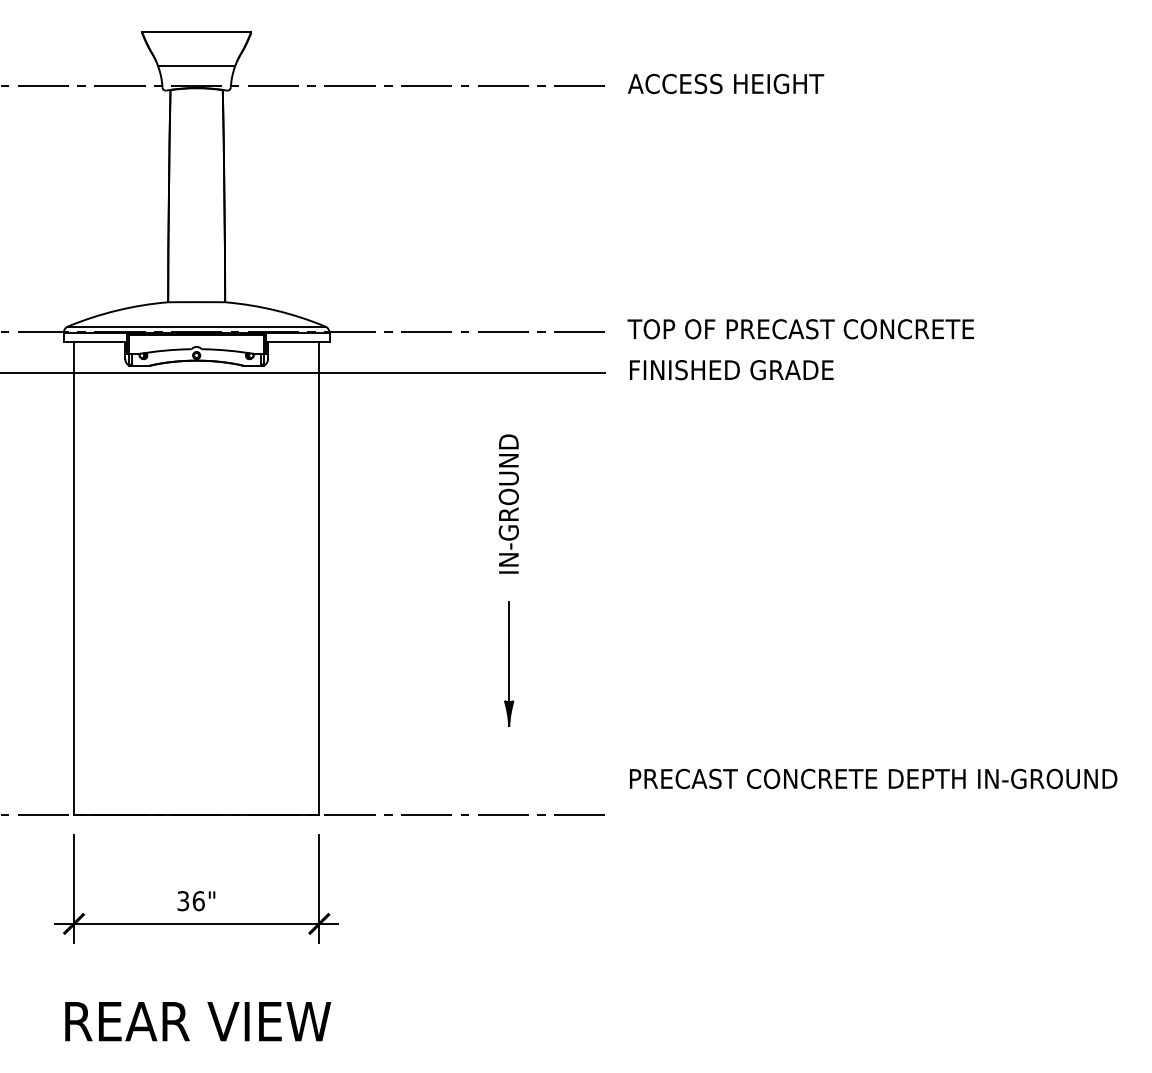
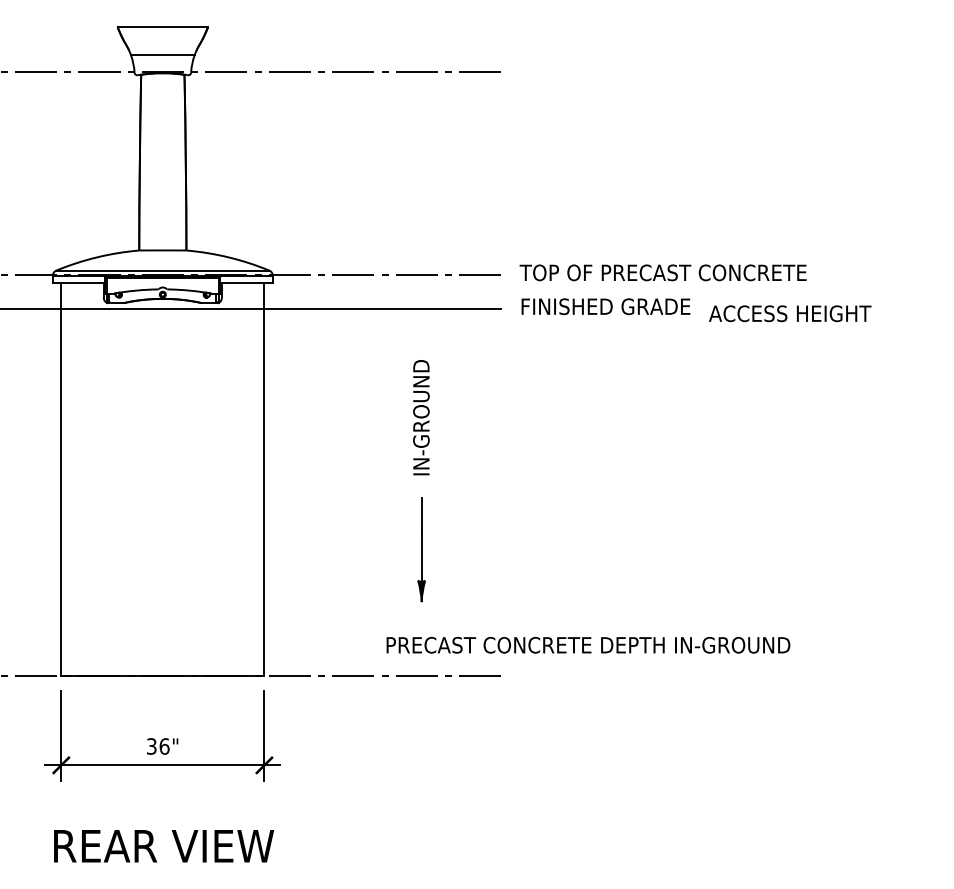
text: (726, 83) -> (790, 313), moved
text: (873, 779) -> (588, 645), moved

